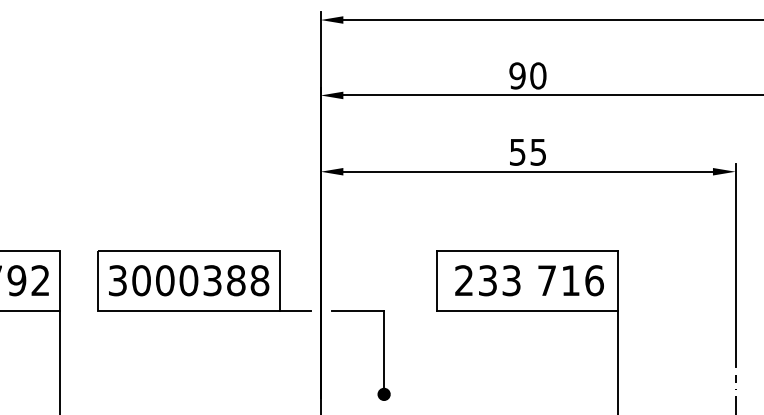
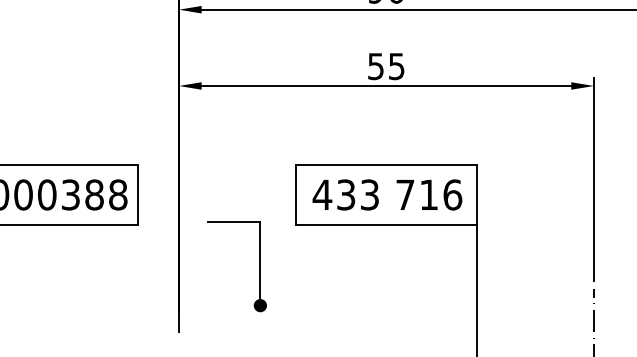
text: (464, 280) -> (322, 194), 233 -> 433
line: (295, 310) -> (153, 224), removed
part: (383, 355) -> (259, 266), moved

